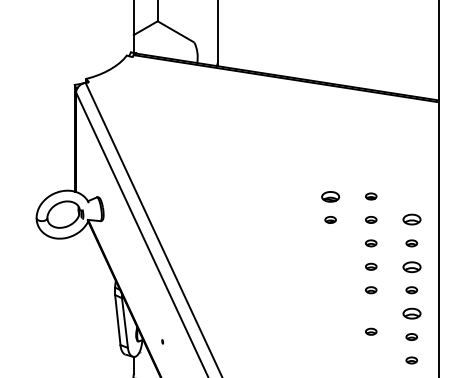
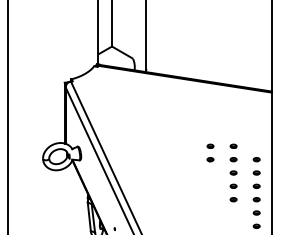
part: (330, 195) -> (210, 145), size x0.62
part: (411, 219) -> (256, 159), size x0.62
part: (411, 265) -> (256, 185), size x0.62
part: (411, 312) -> (256, 212), size x0.62
part: (371, 330) -> (233, 222), removed

